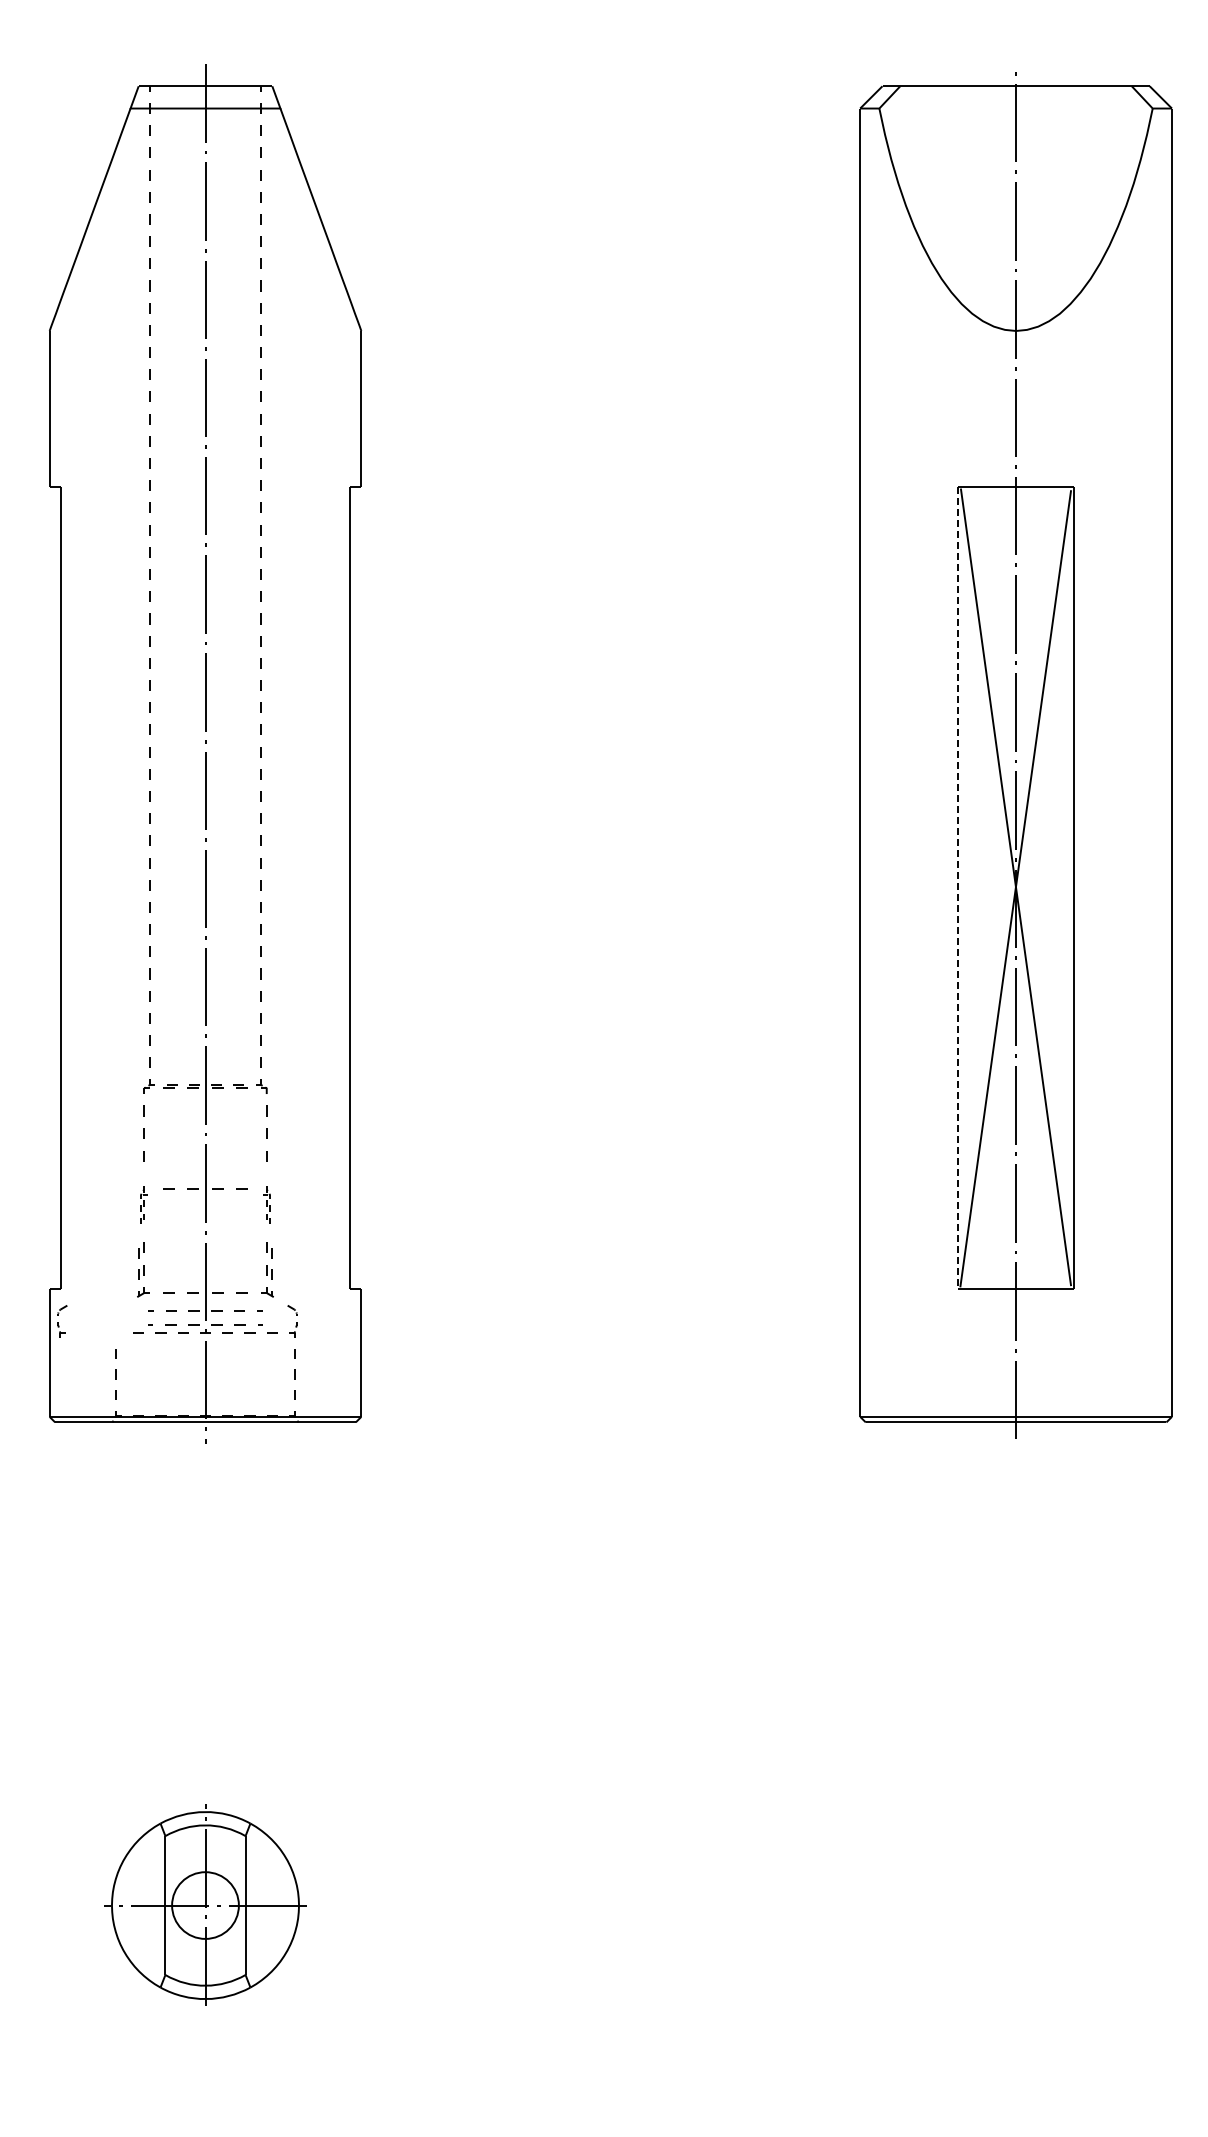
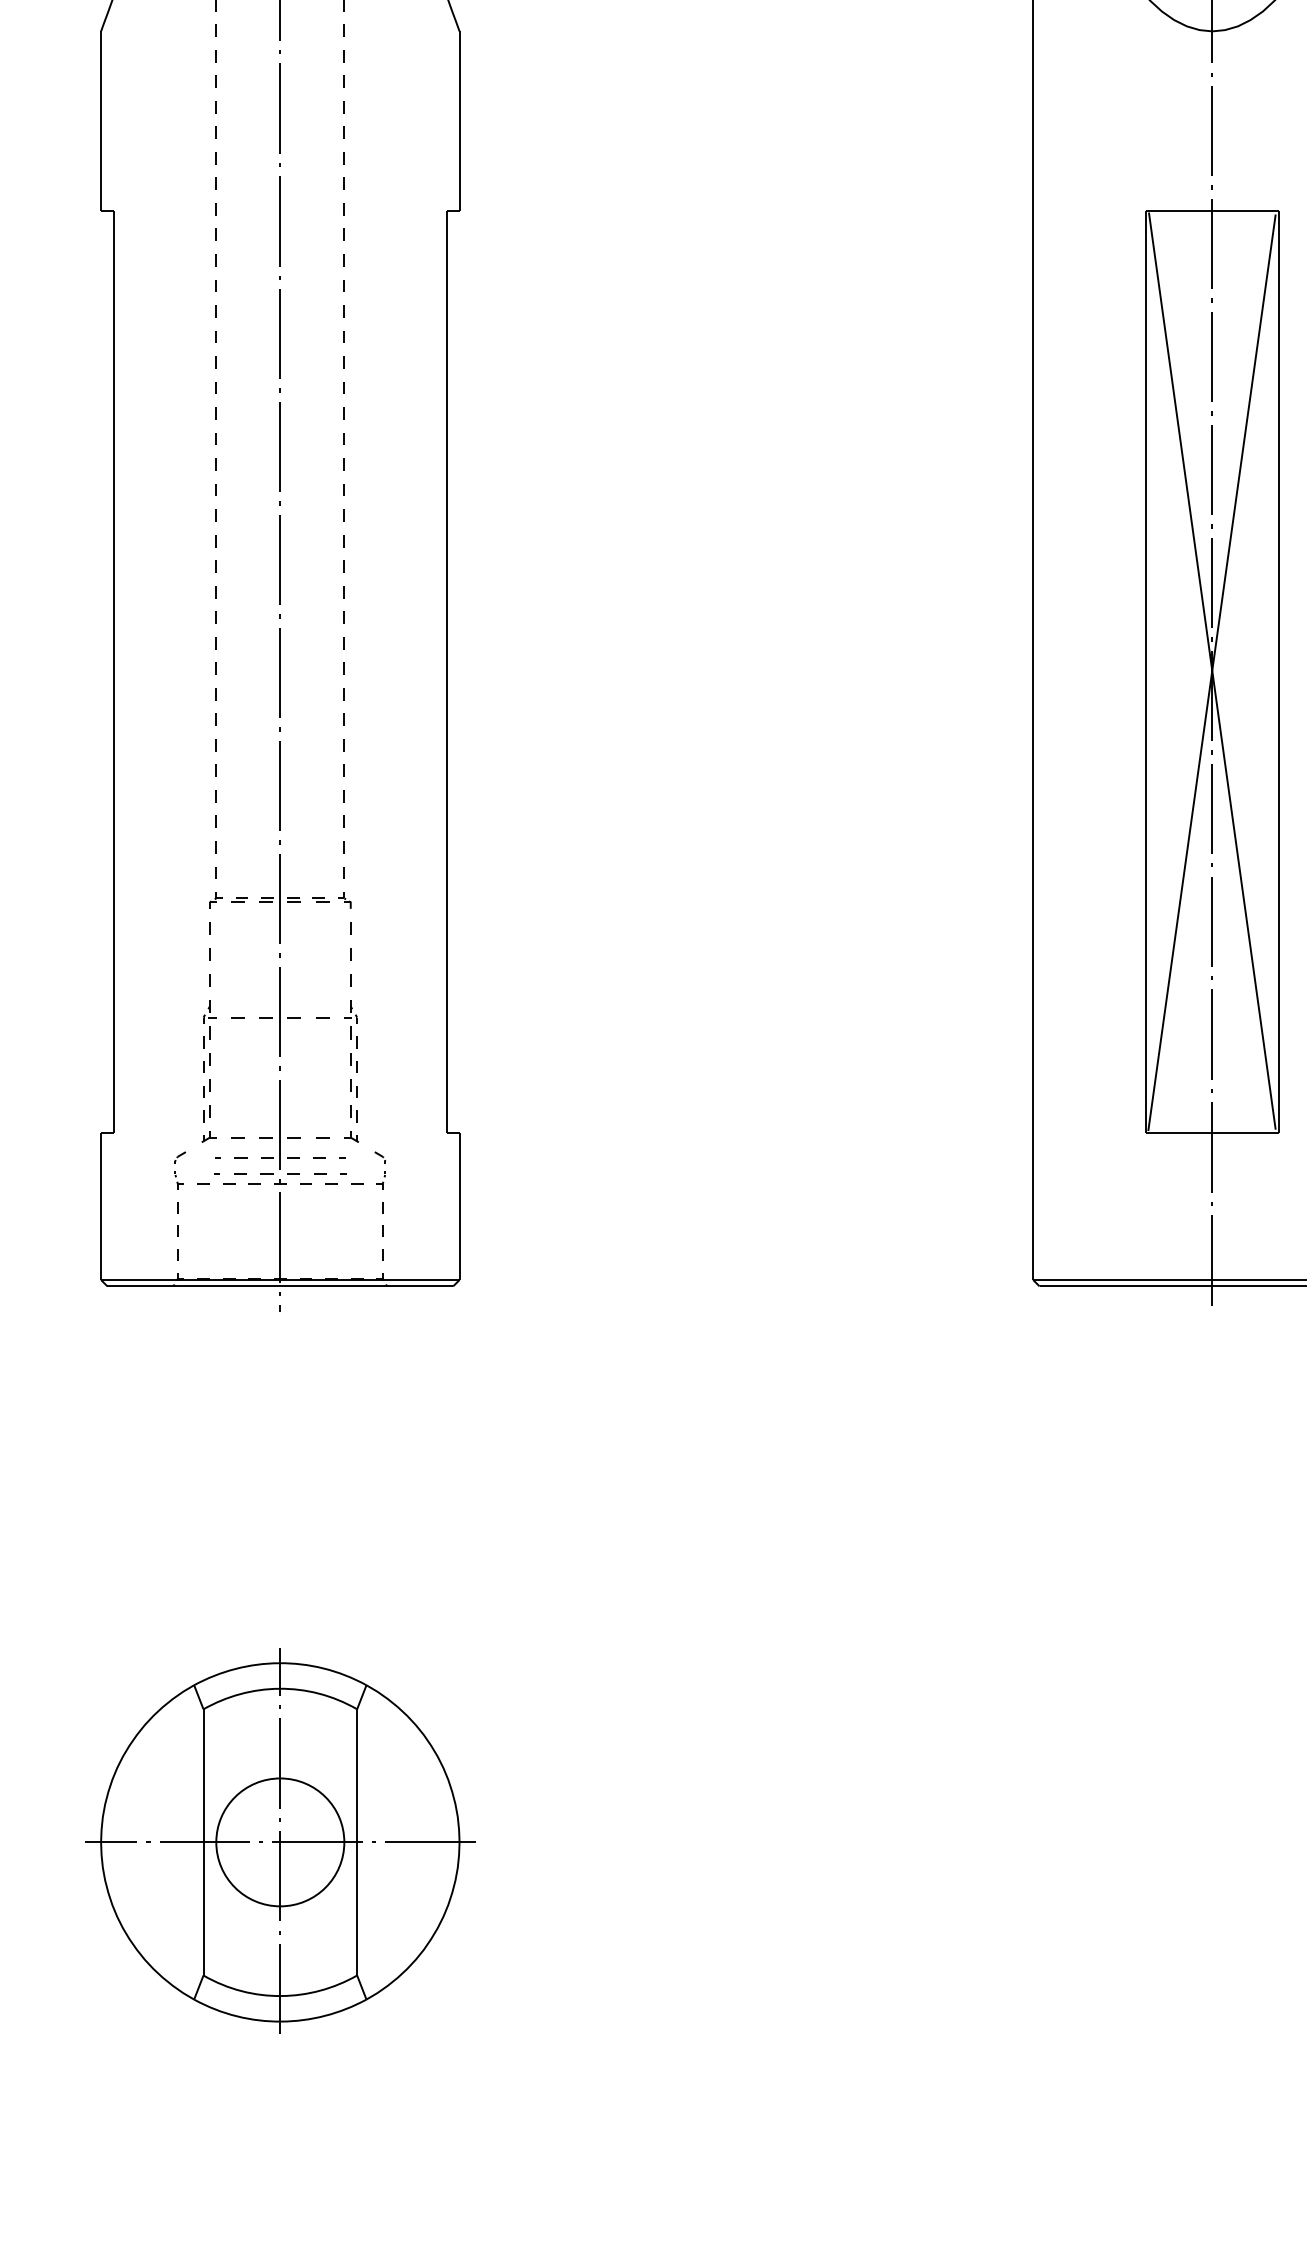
line: (958, 887) -> (1146, 671), dashed -> solid
part: (143, 1205) -> (209, 1036), size x1.67
part: (266, 1205) -> (350, 1036), size x1.67
part: (62, 1321) -> (180, 1170), moved
part: (205, 1904) -> (280, 1840), size x1.67

